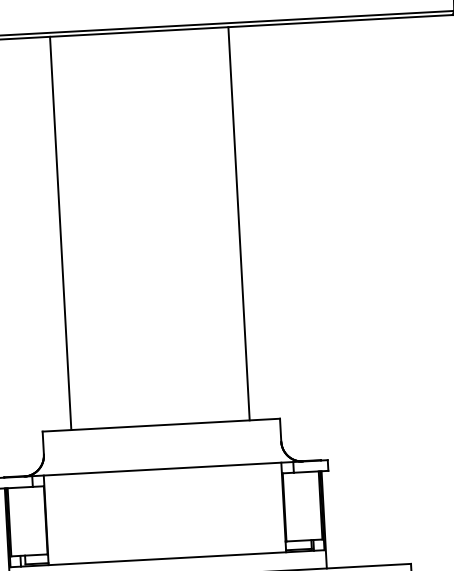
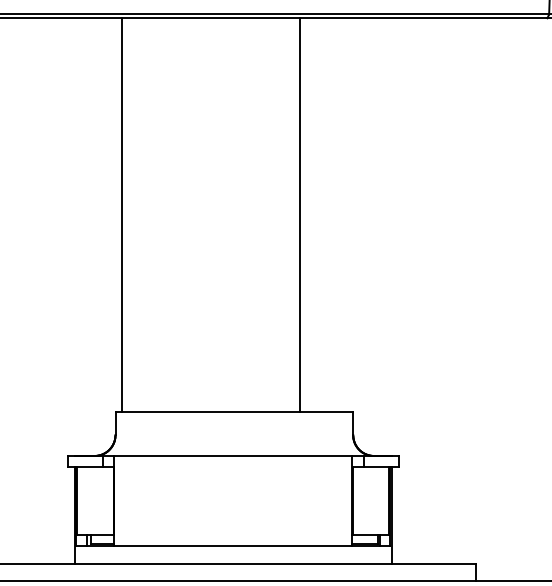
line: (238, 224) -> (299, 215), moved
line: (60, 233) -> (122, 215), moved

